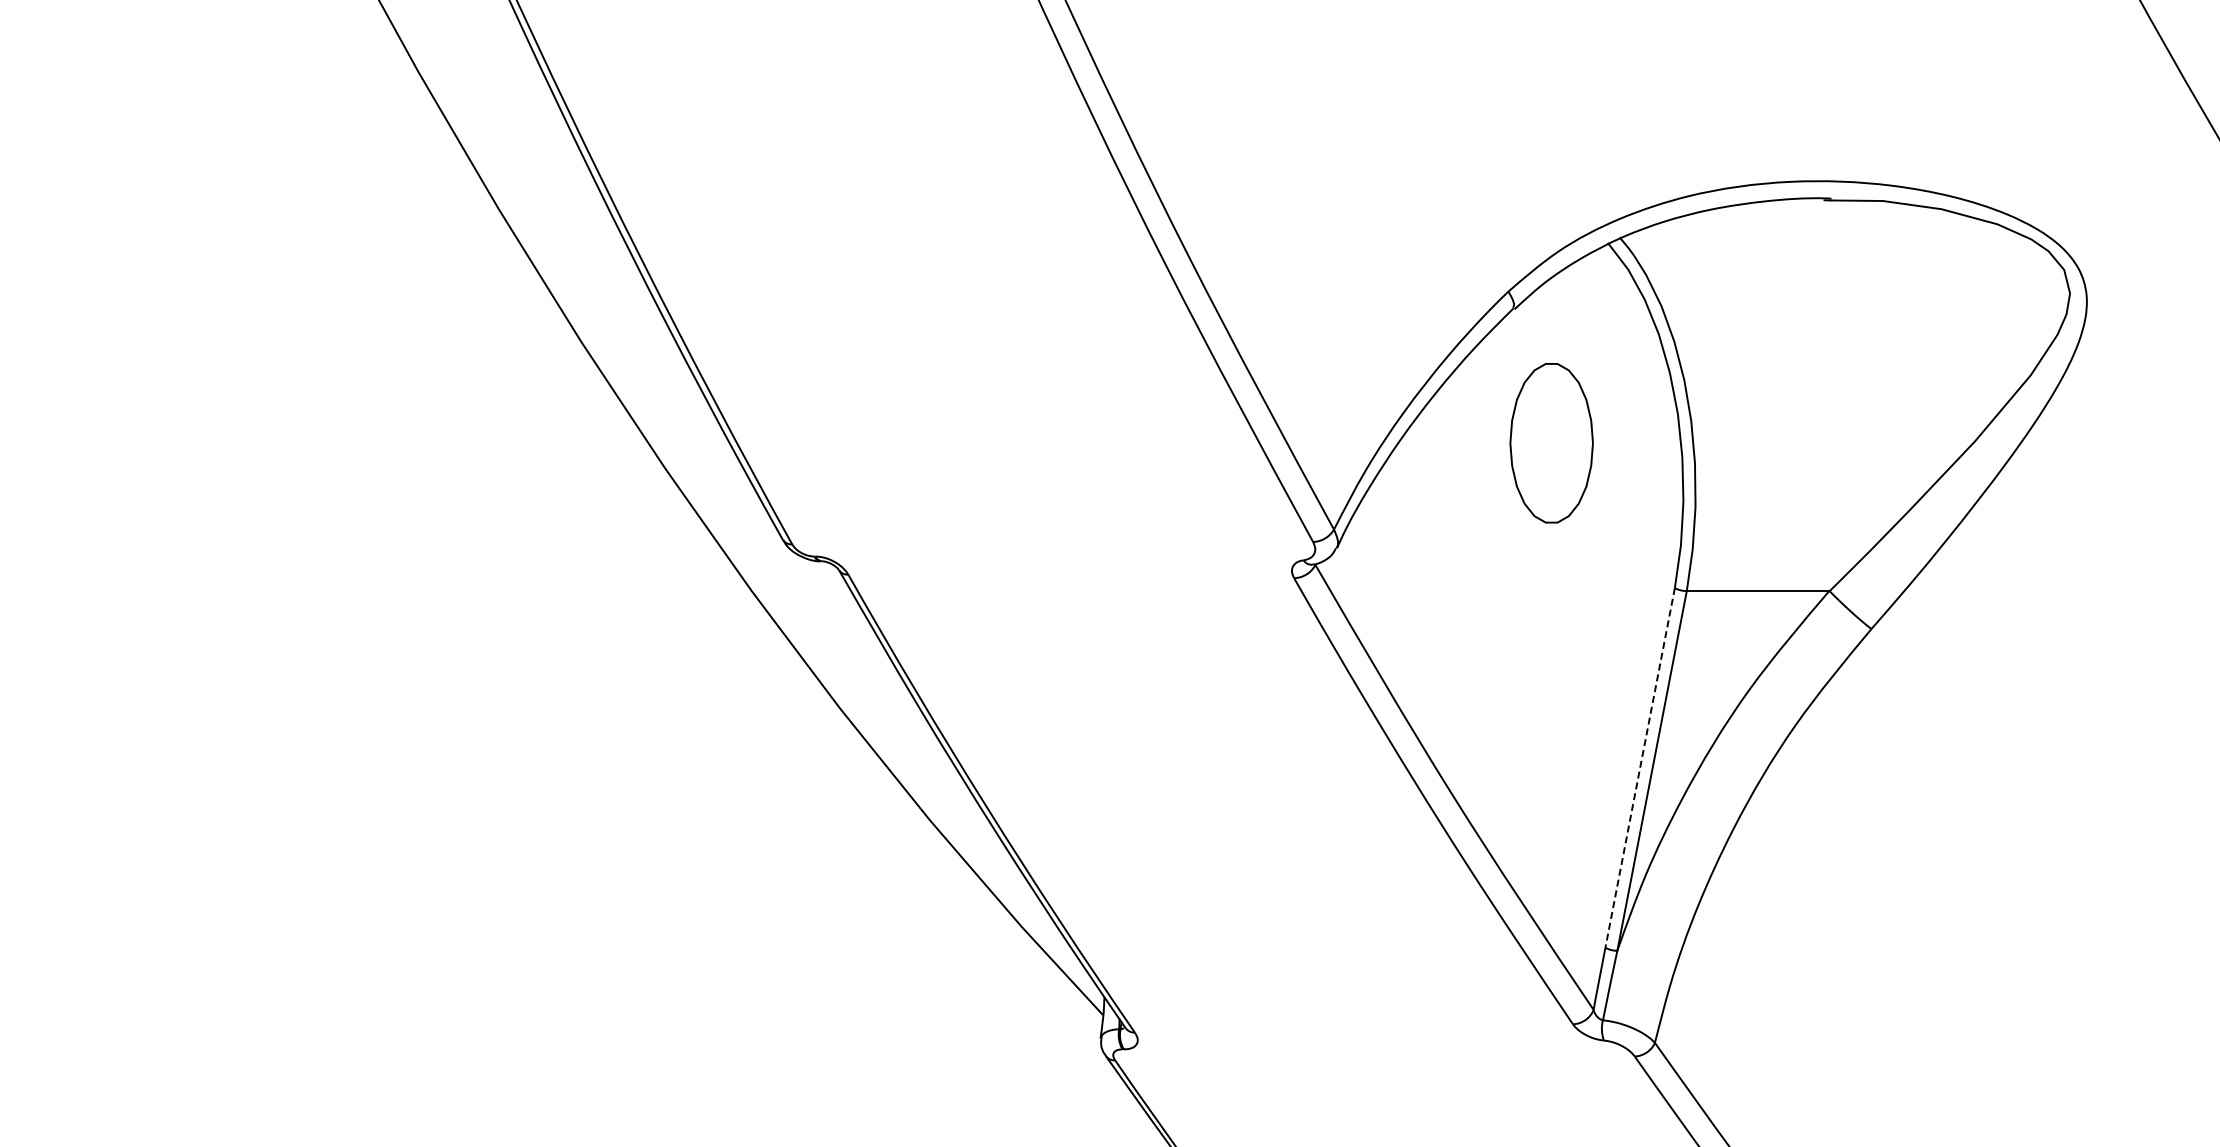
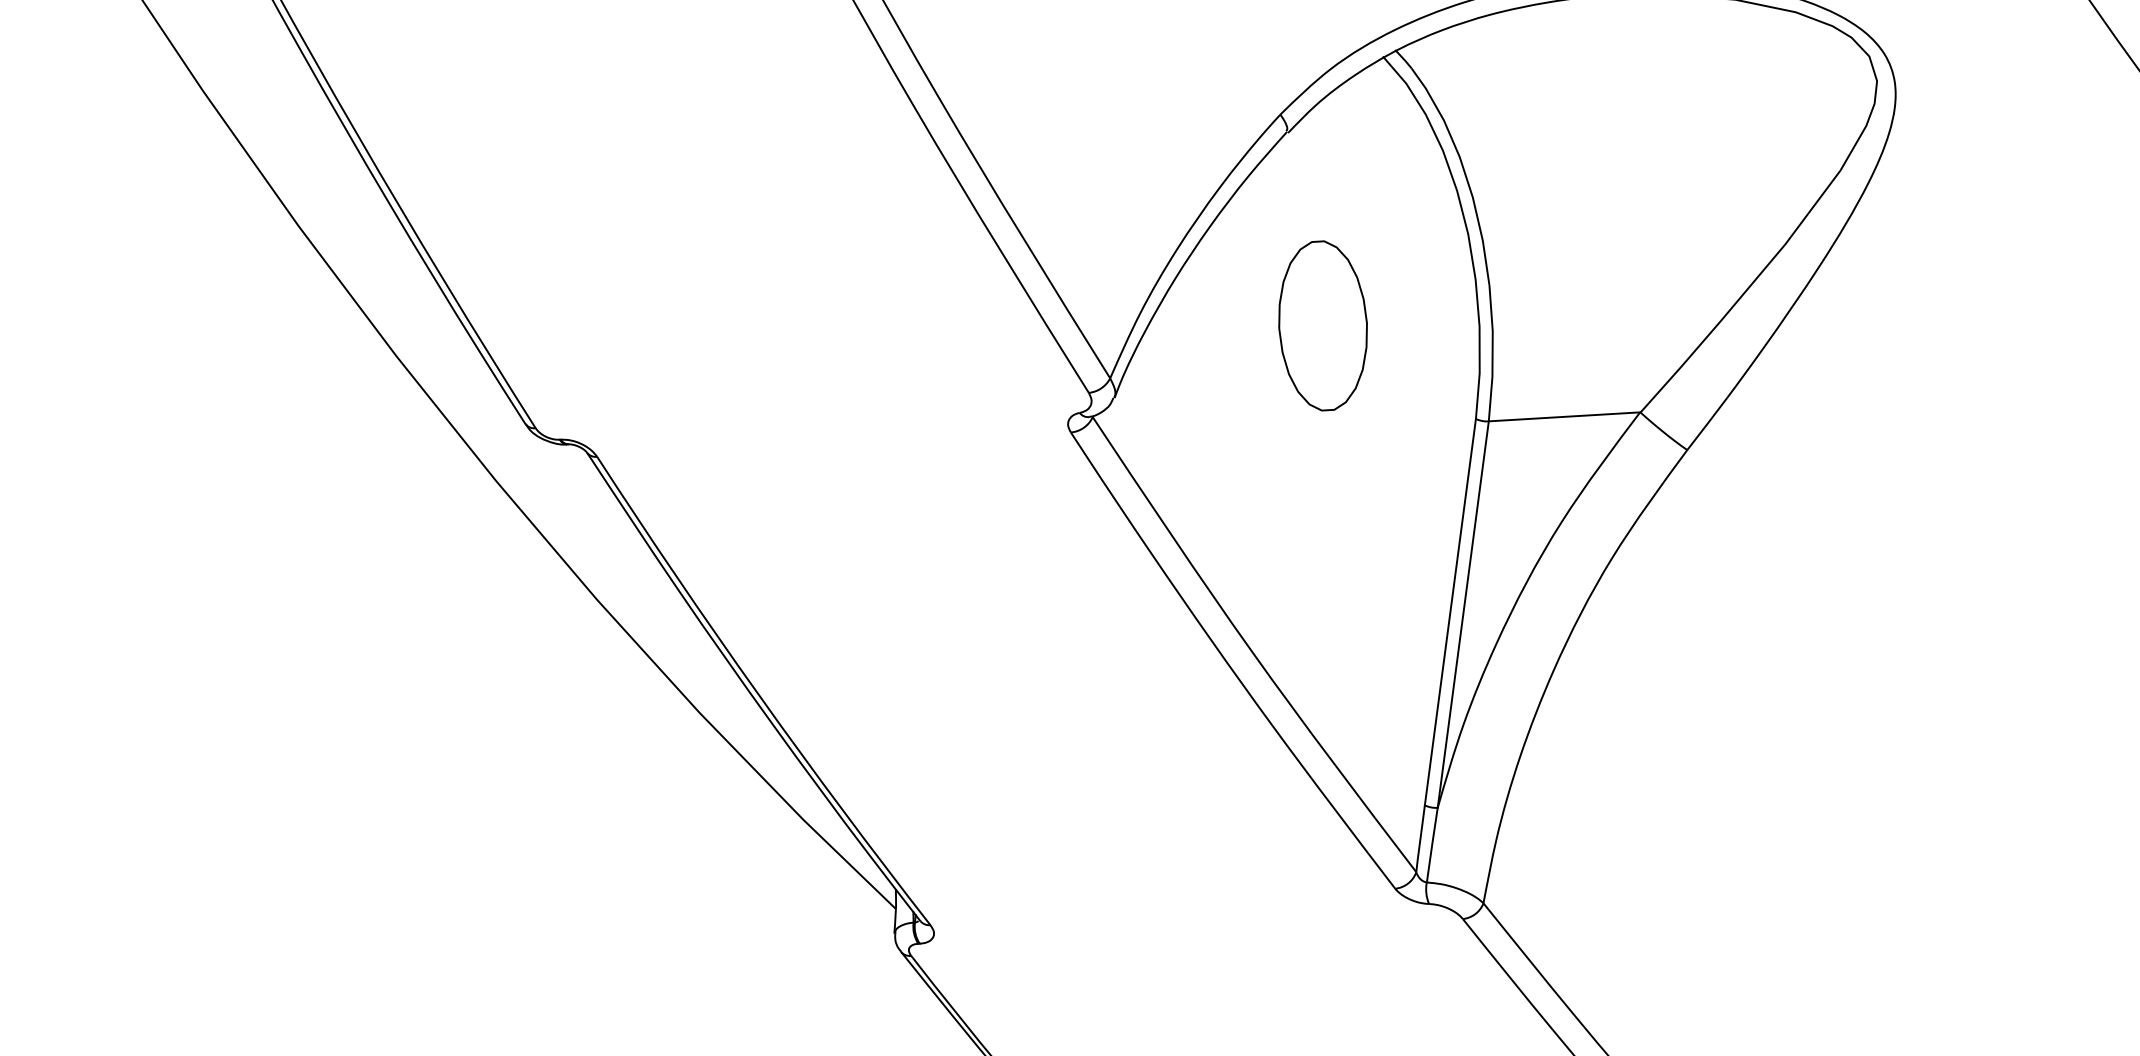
part: (1551, 443) -> (1322, 326), moved
line: (1640, 768) -> (1450, 612), dashed -> solid

